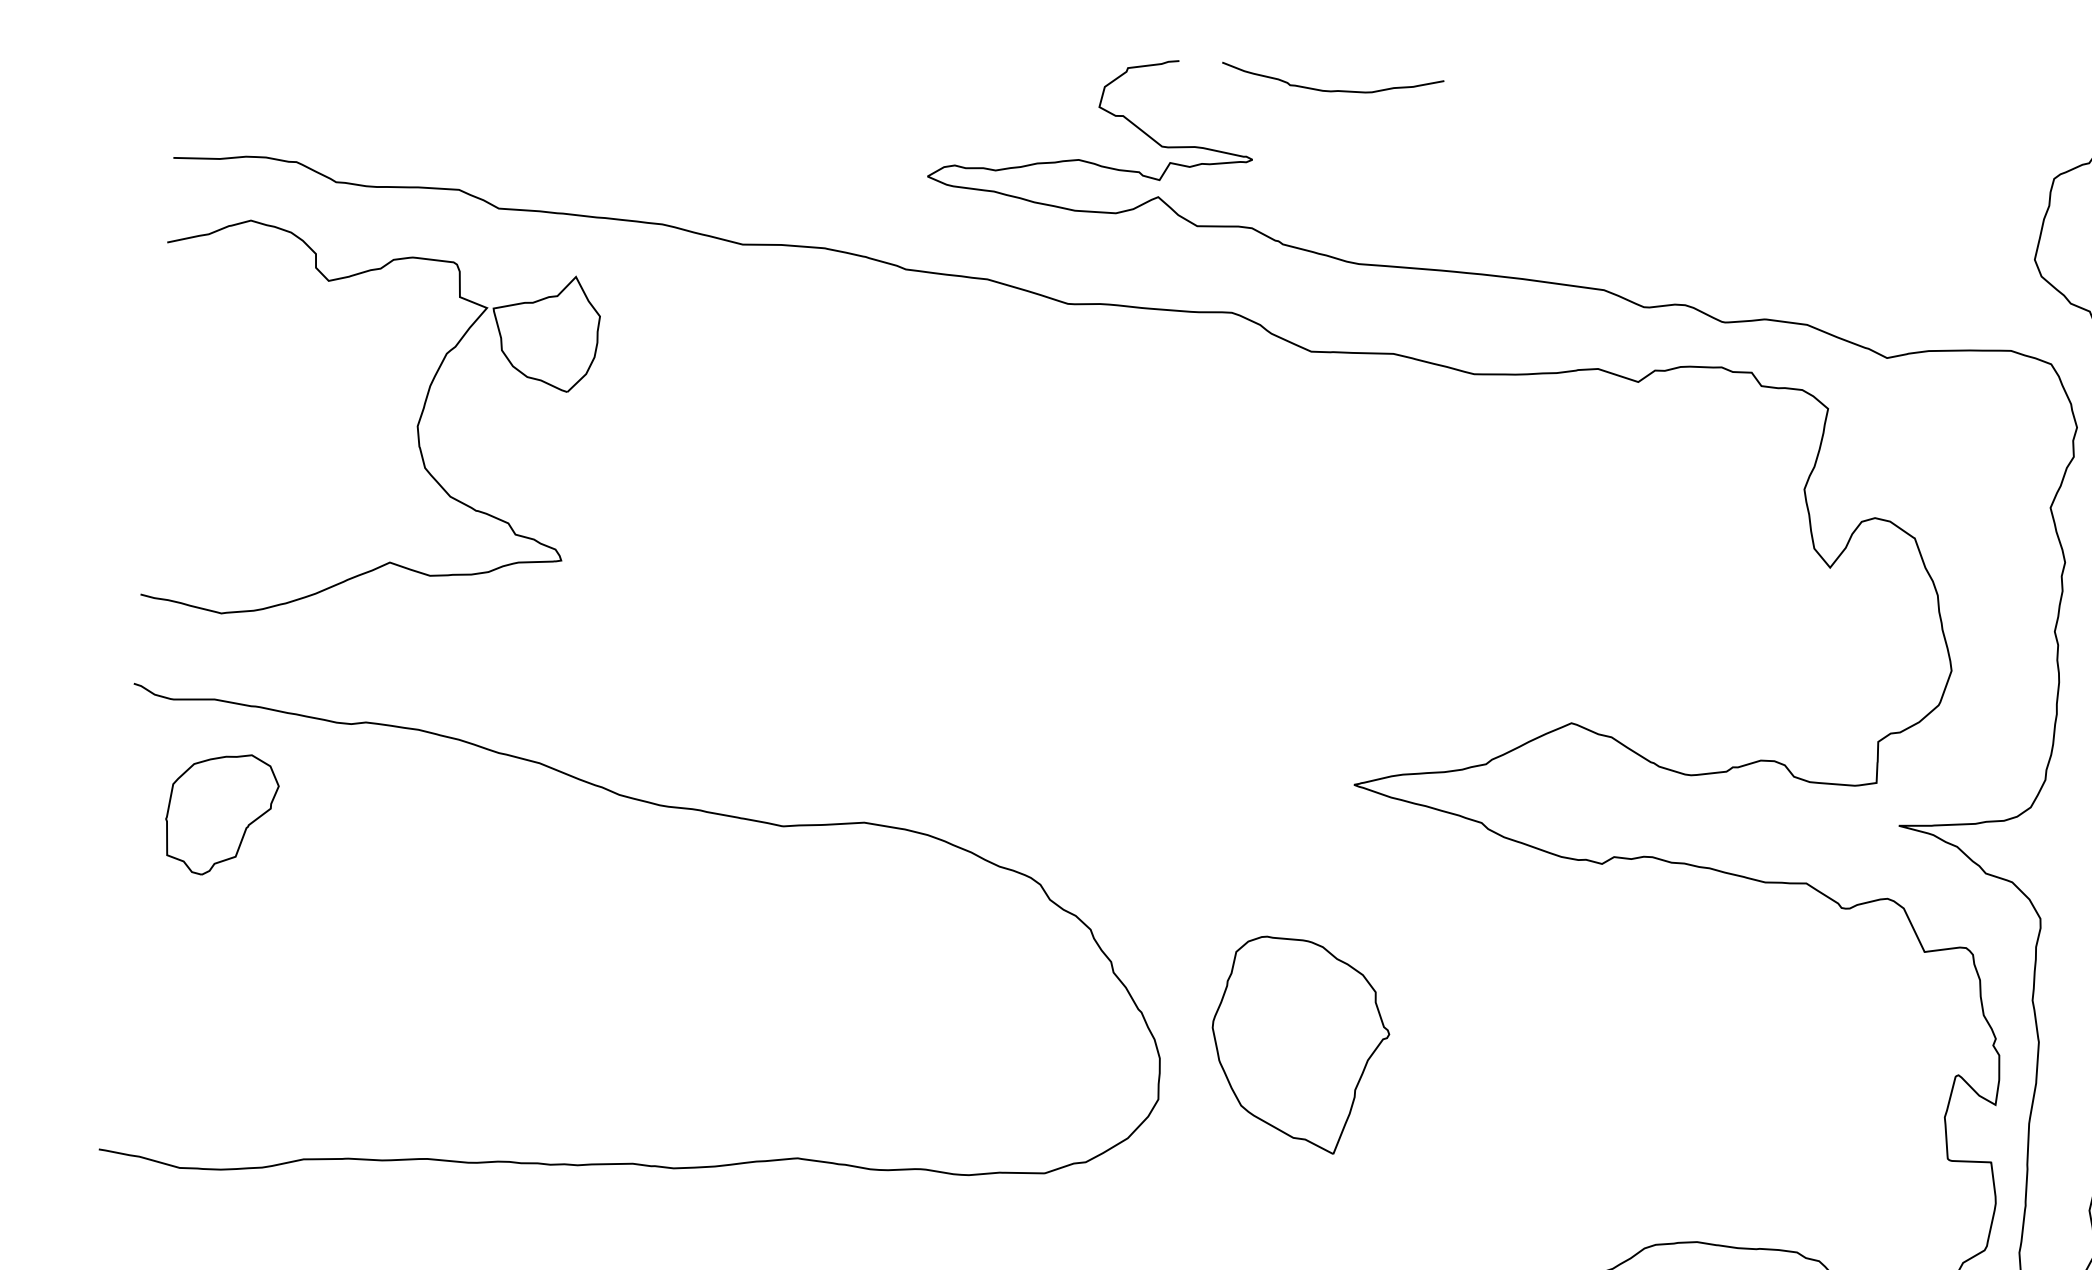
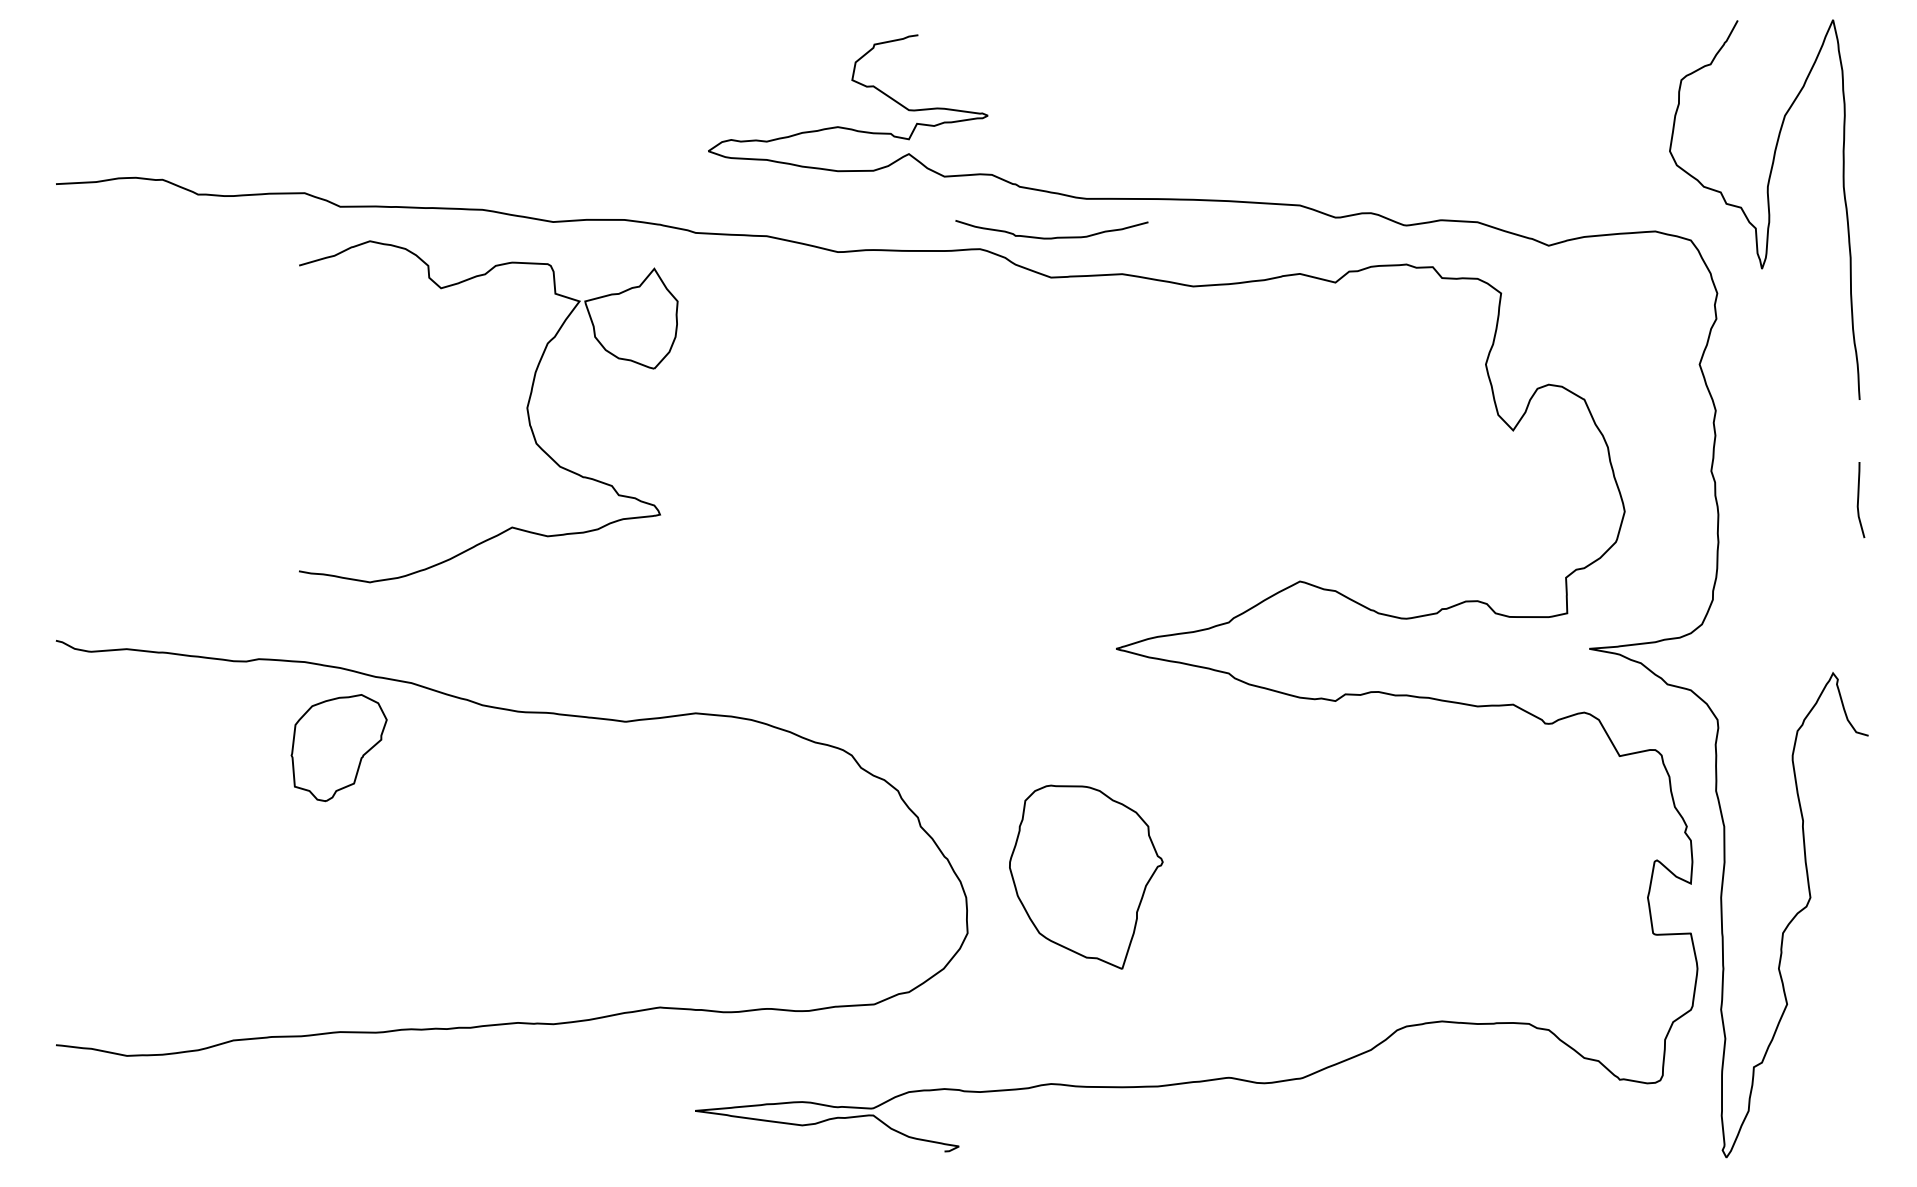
curve: (1331, 90) -> (1051, 237), moved
part: (416, 429) -> (526, 410), moved
part: (220, 815) -> (338, 748), moved

